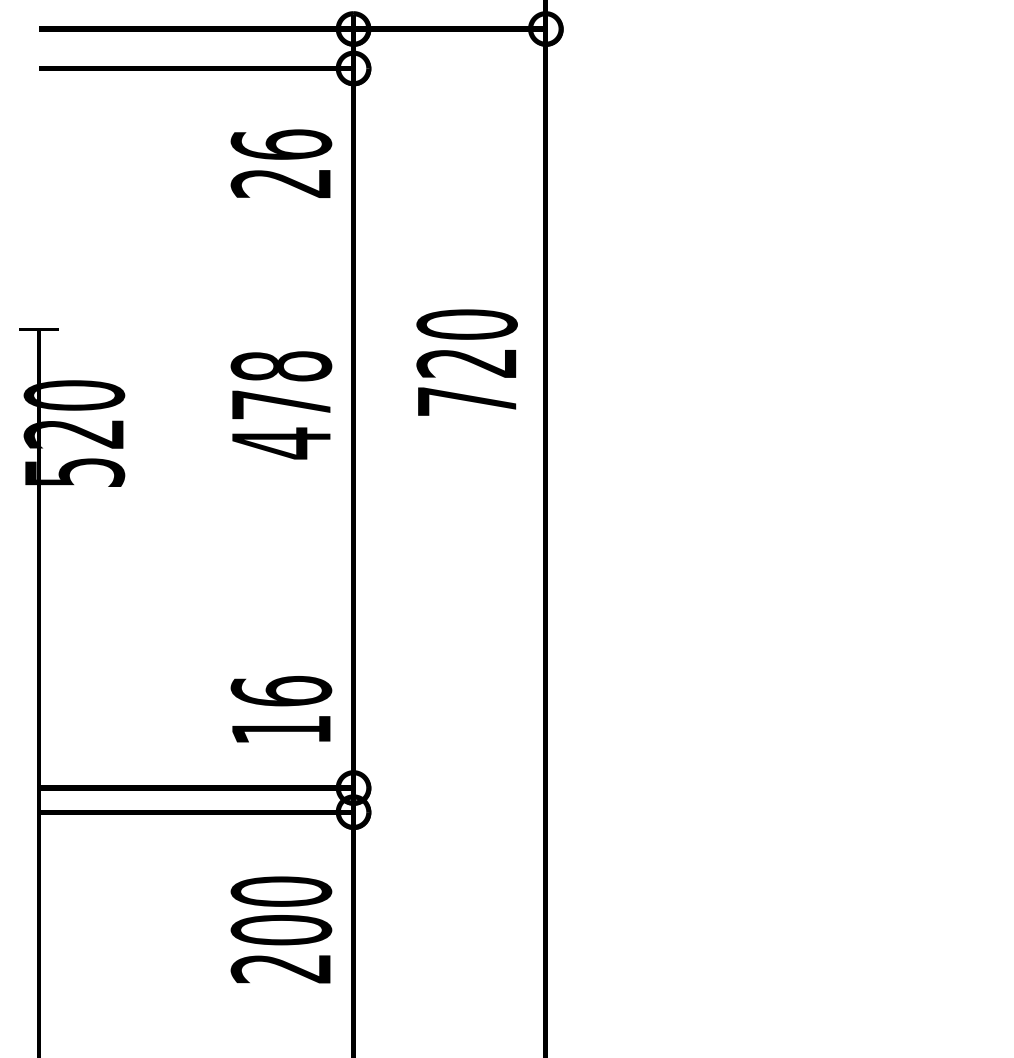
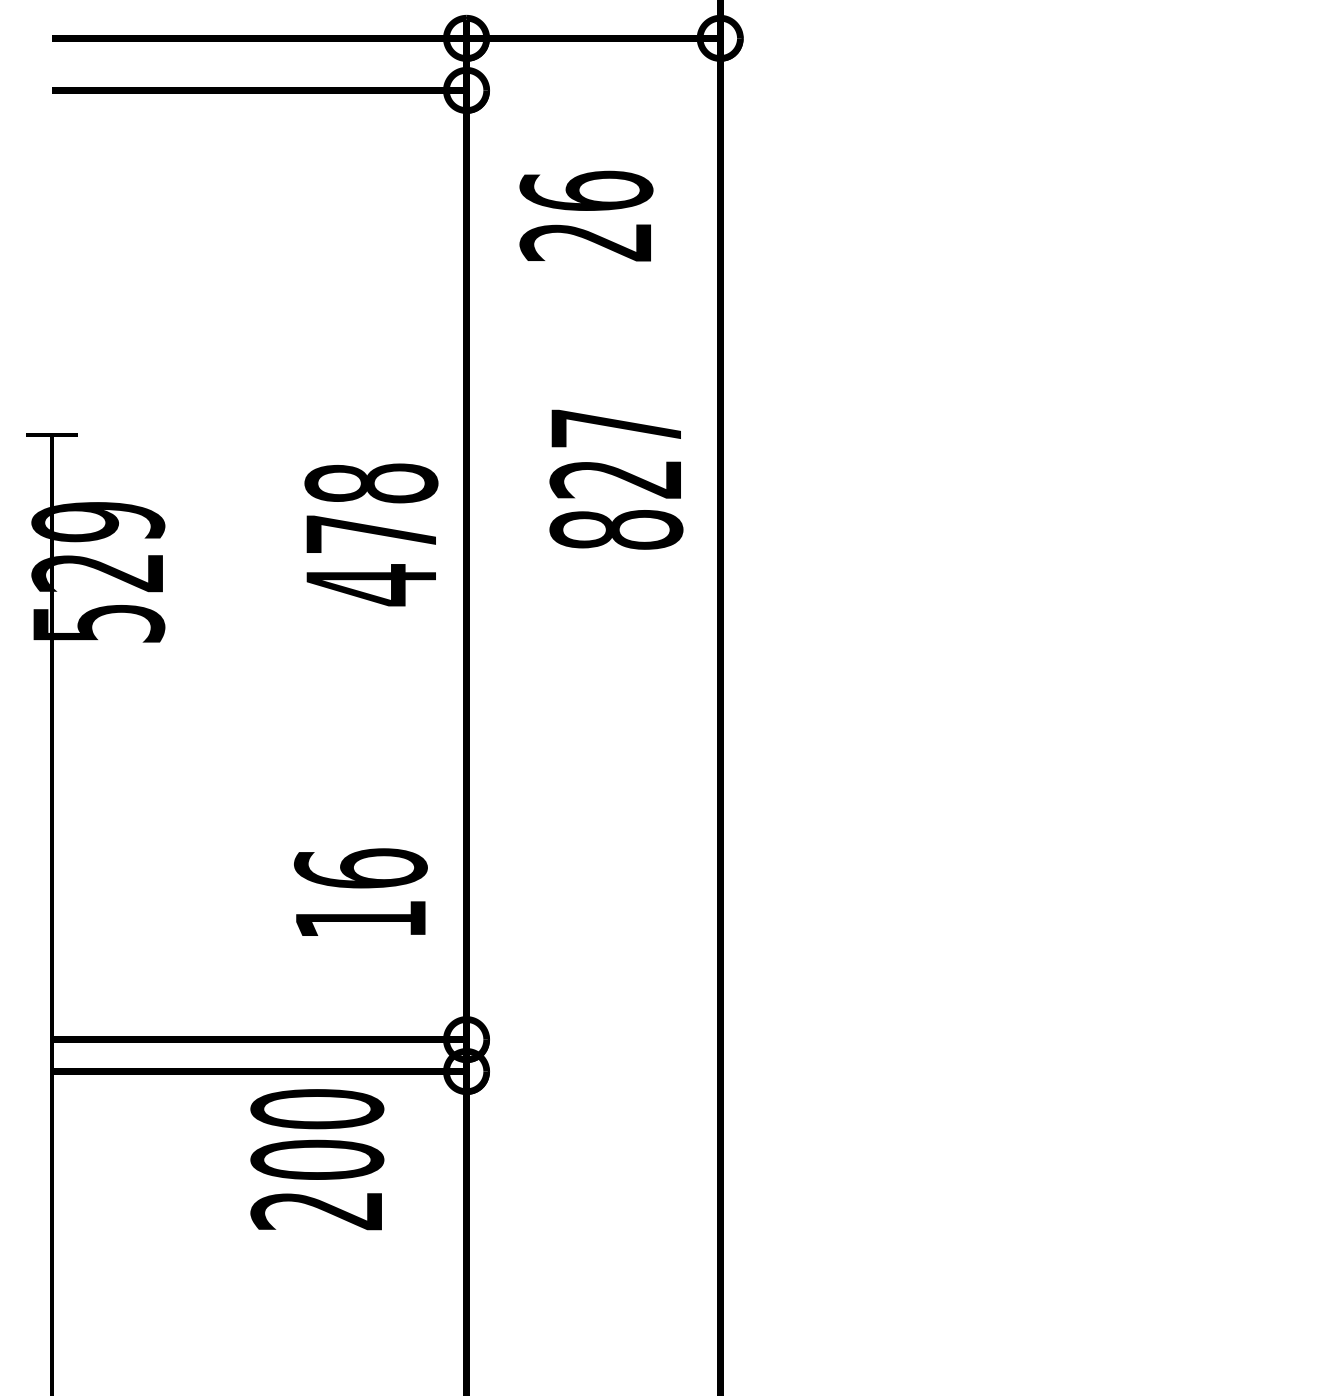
text: (281, 163) -> (586, 215), moved
text: (466, 362) -> (615, 478), 720 -> 827
text: (74, 395) -> (98, 521), 520 -> 529
text: (281, 709) -> (360, 892), moved
text: (281, 929) -> (317, 1159), moved

